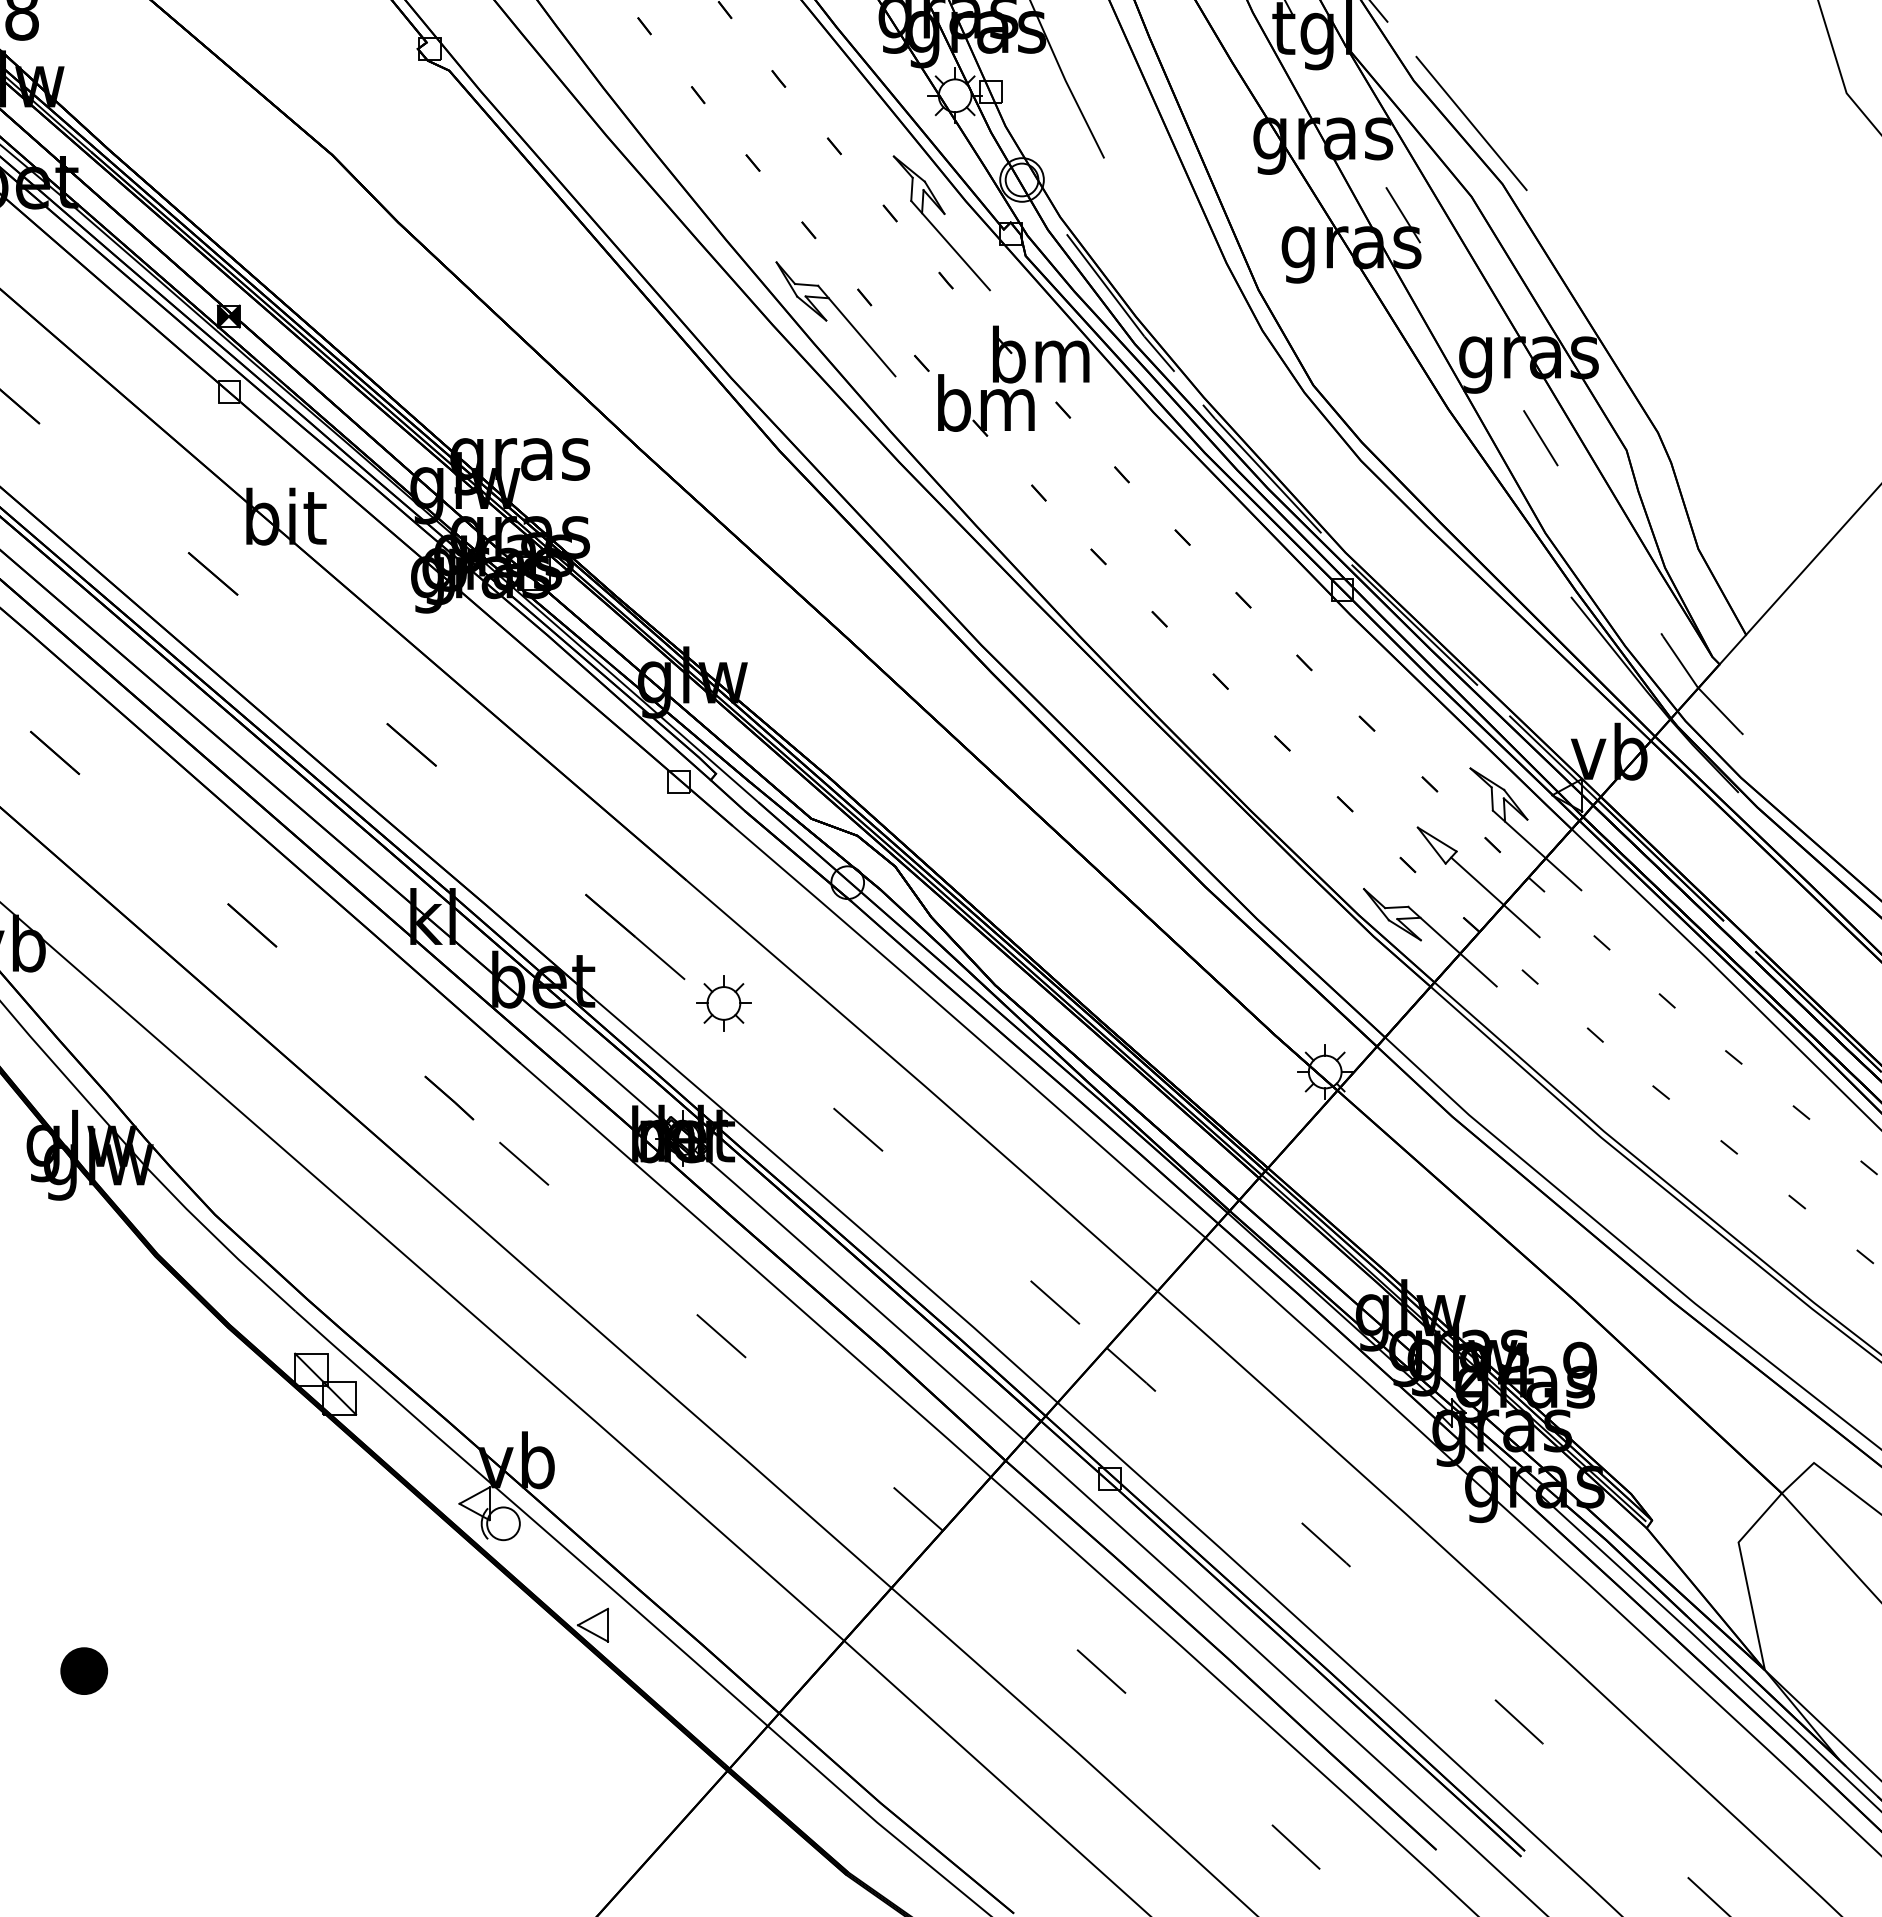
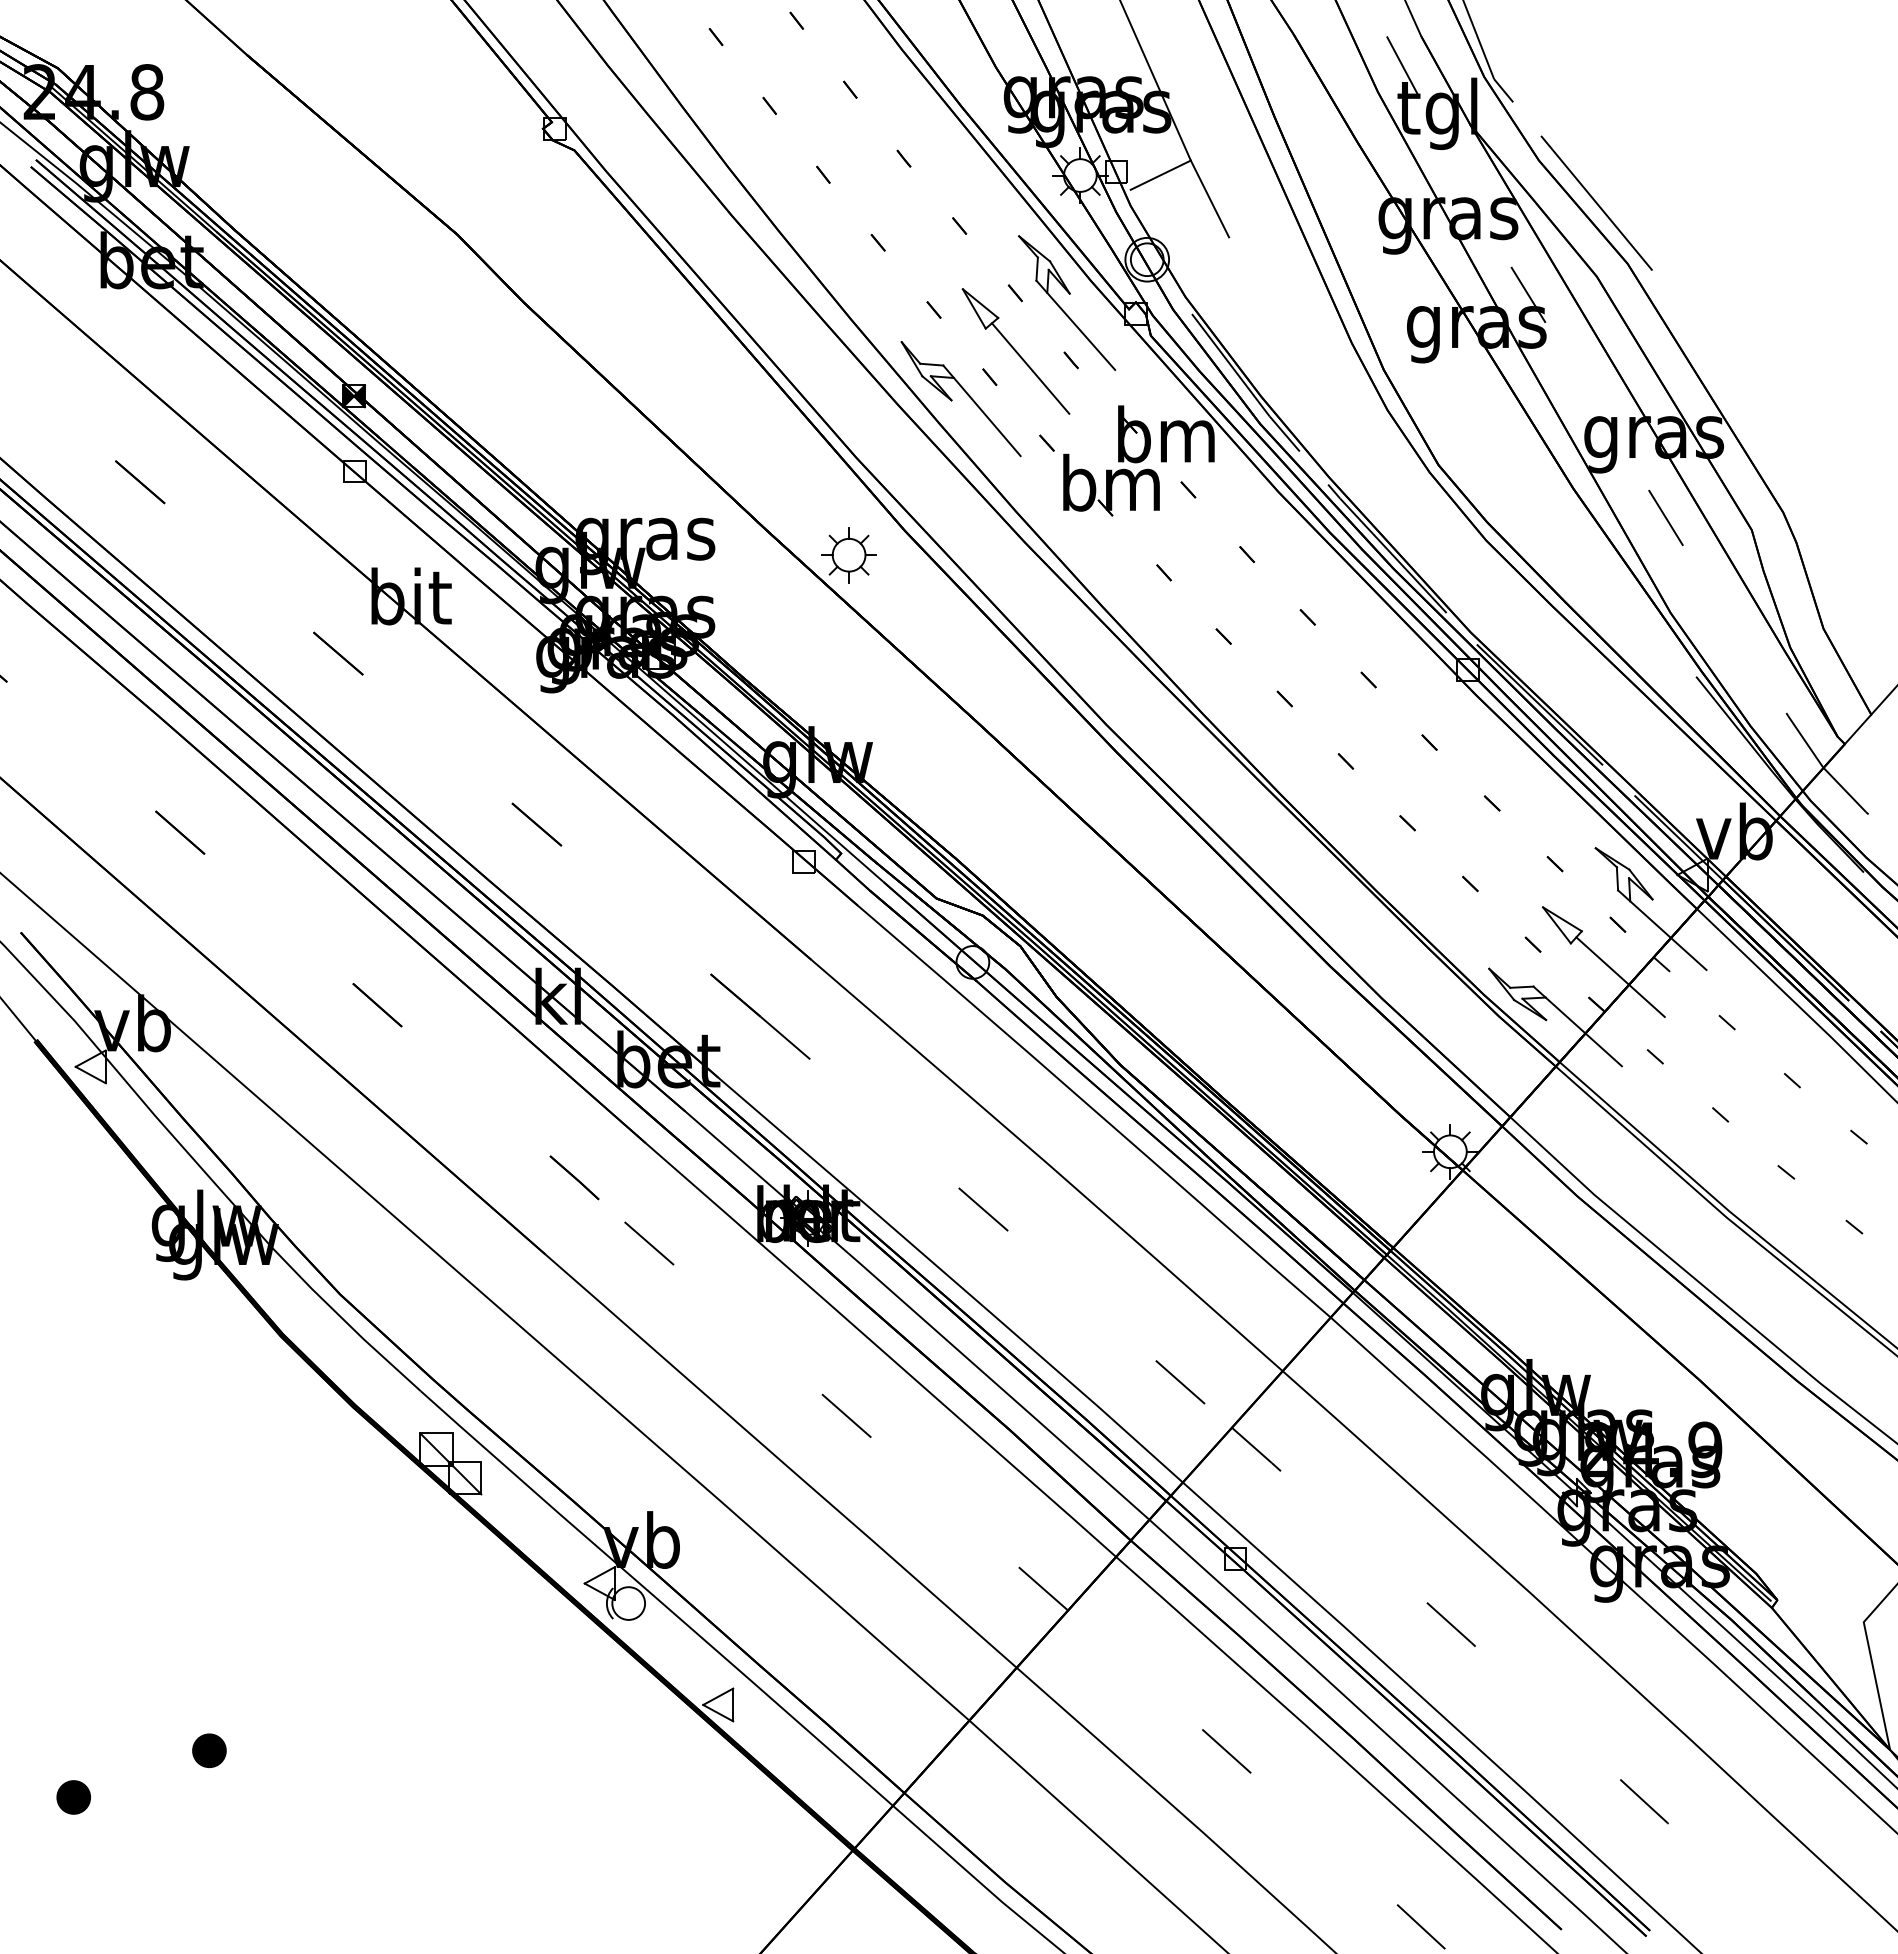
line: (1035, 94) -> (1160, 174), added
part: (890, 271) -> (1015, 351), added
part: (723, 1003) -> (848, 555), moved
part: (84, 1670) -> (209, 1750), size x0.71

